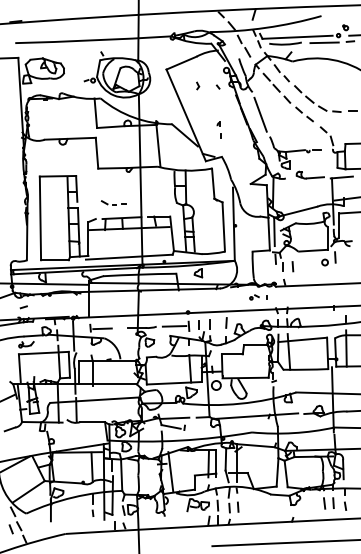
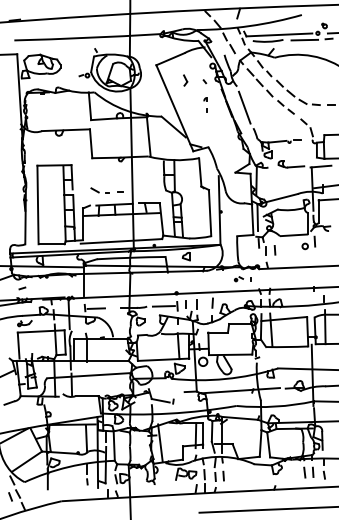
part: (198, 85) -> (186, 80), size x1.6
part: (218, 129) -> (205, 104), moved
part: (113, 201) -> (106, 189), size x1.4
line: (175, 418) -> (164, 392), removed

